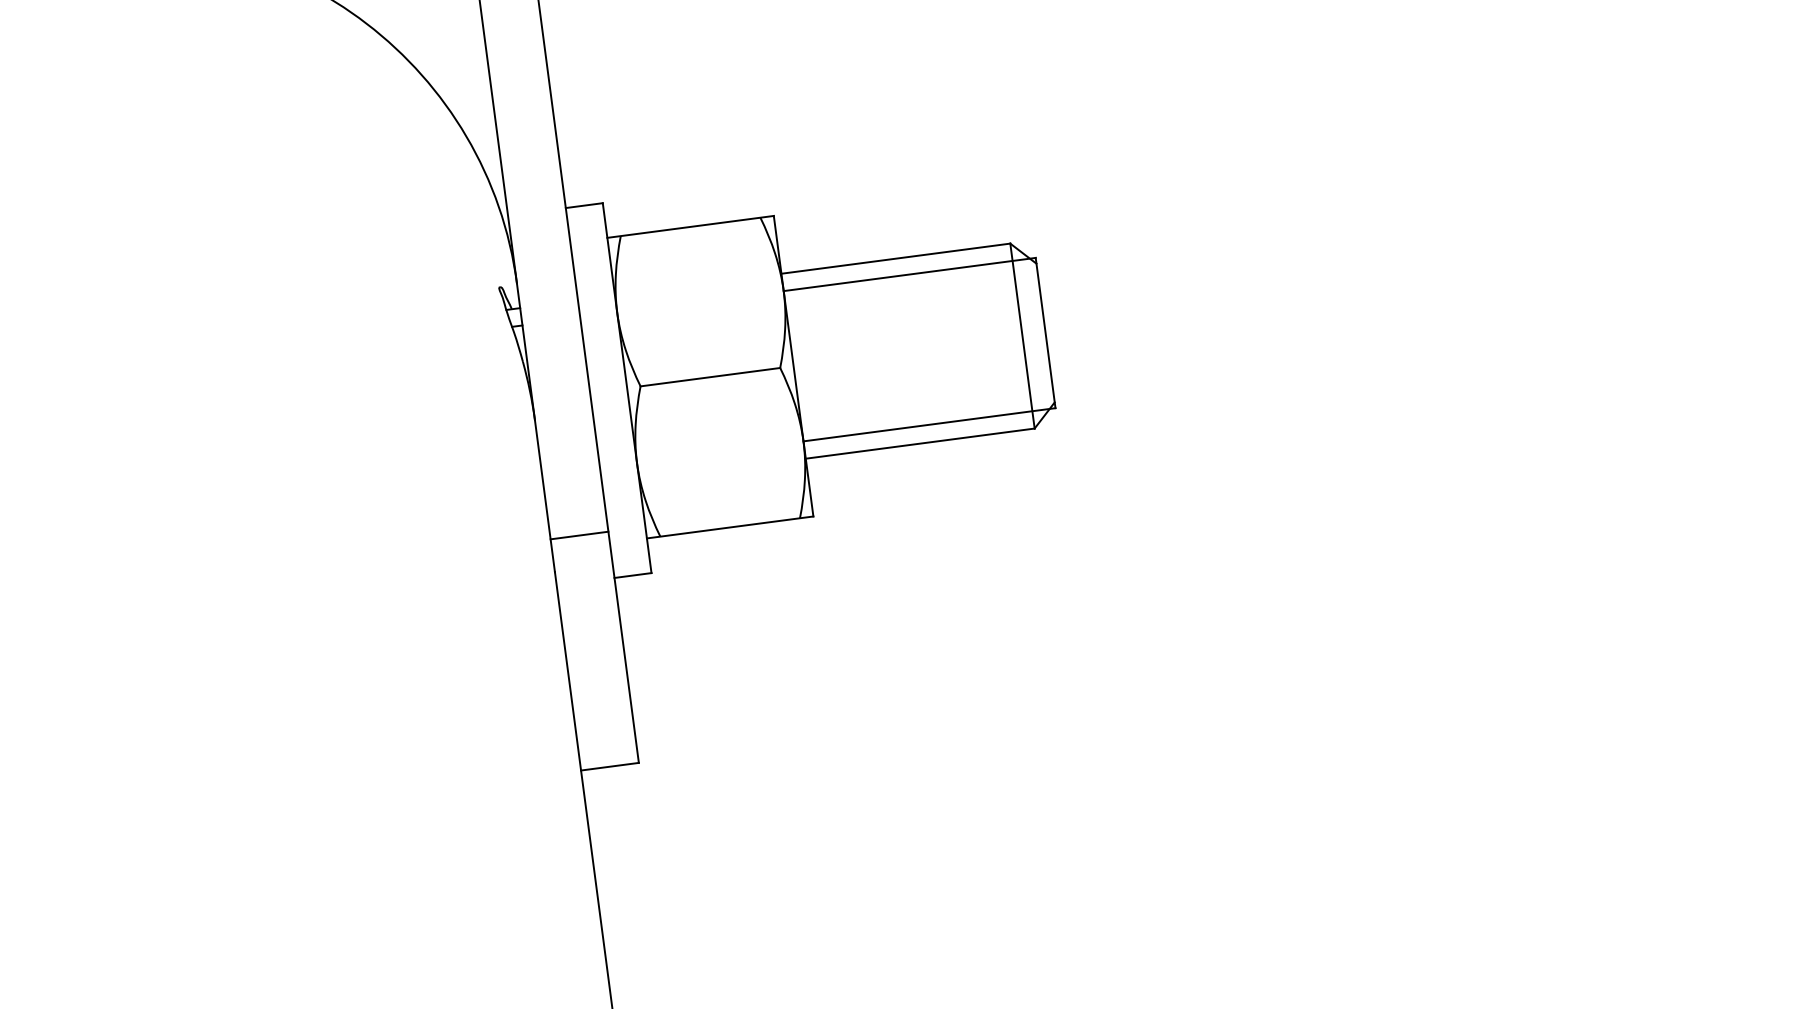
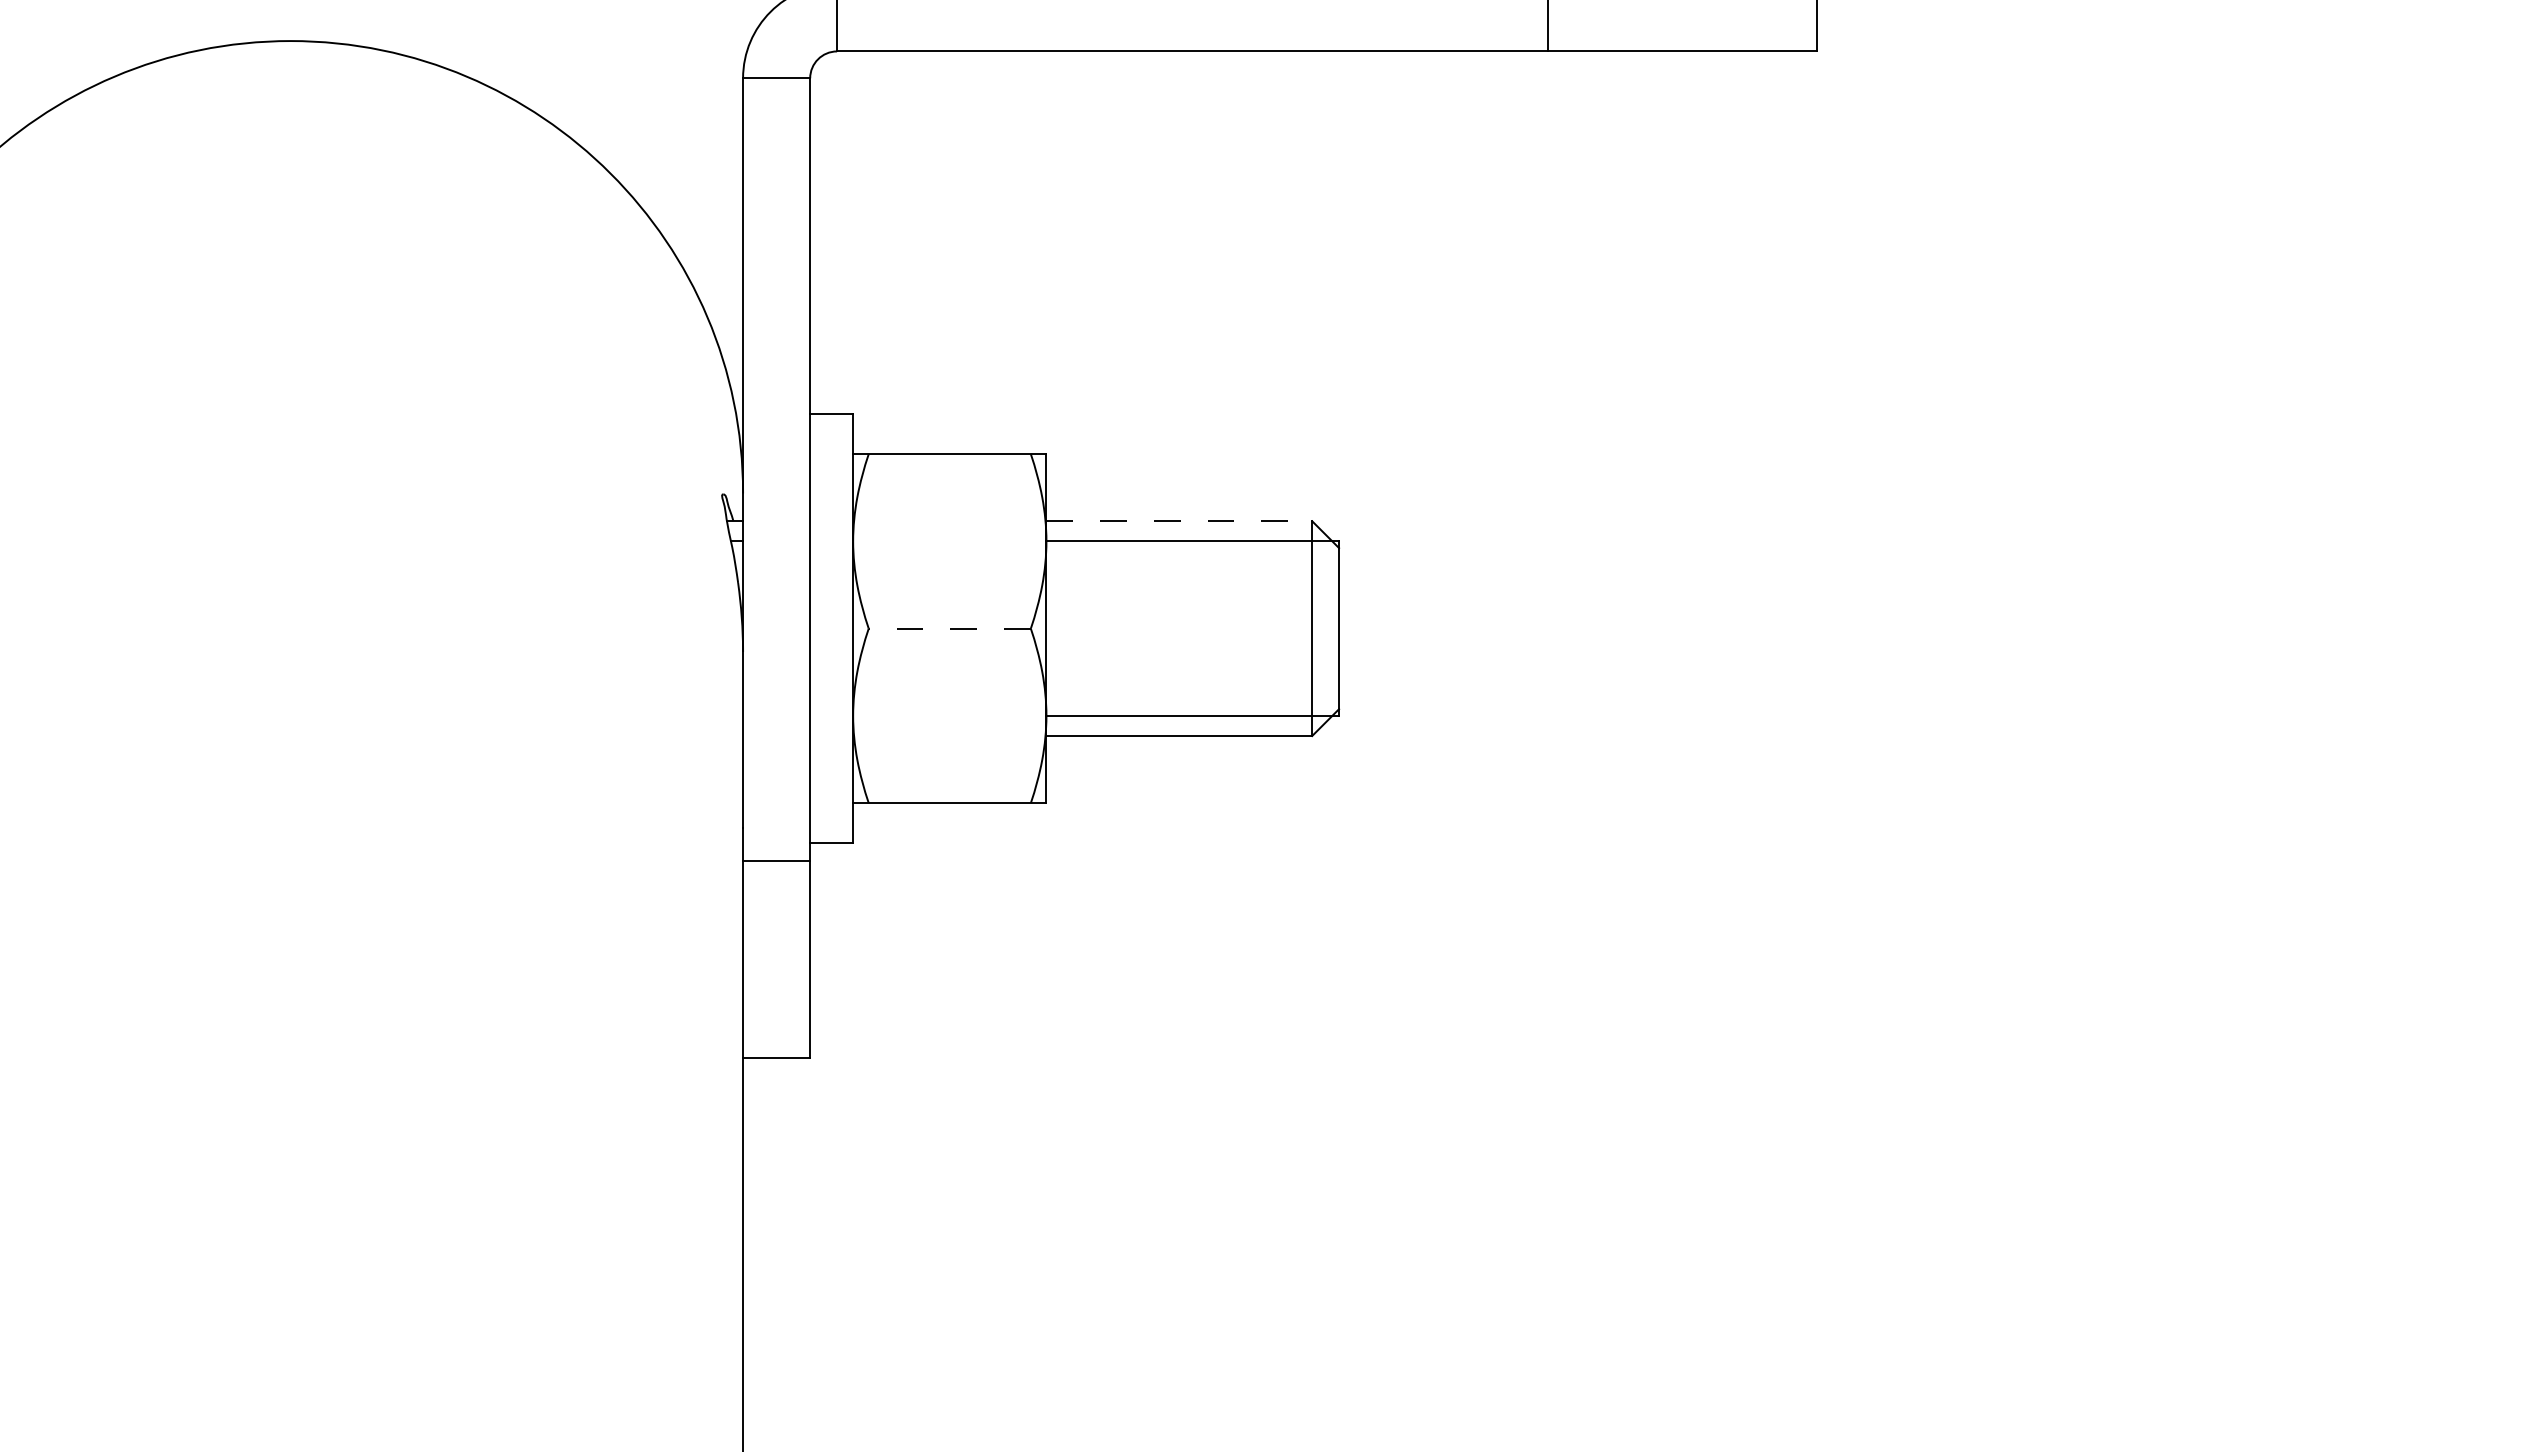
line: (896, 258) -> (1179, 521), solid -> dashed
line: (710, 377) -> (949, 628), solid -> dashed
line: (579, 535) -> (776, 860), moved

